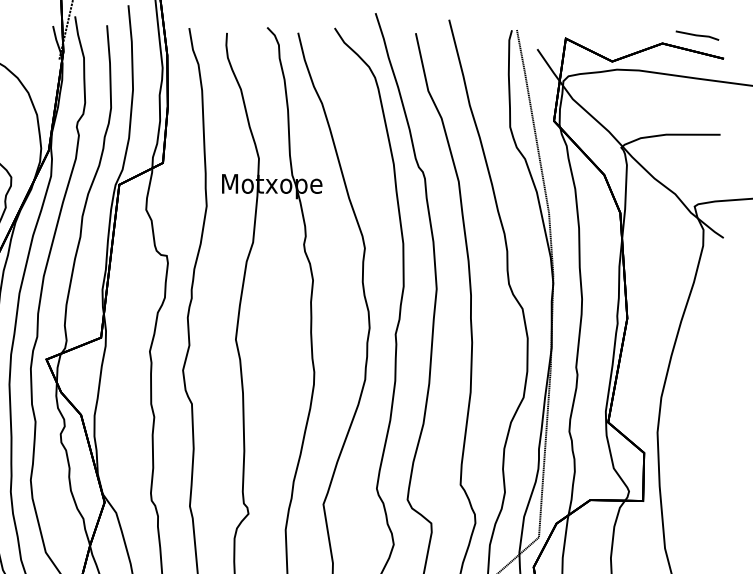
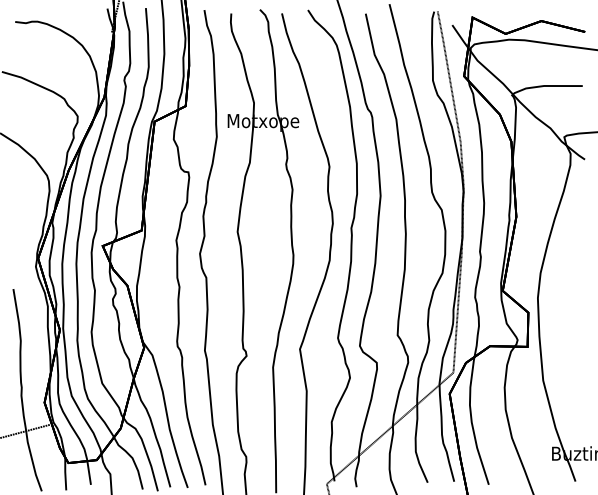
line: (696, 35) -> (565, 15), removed

